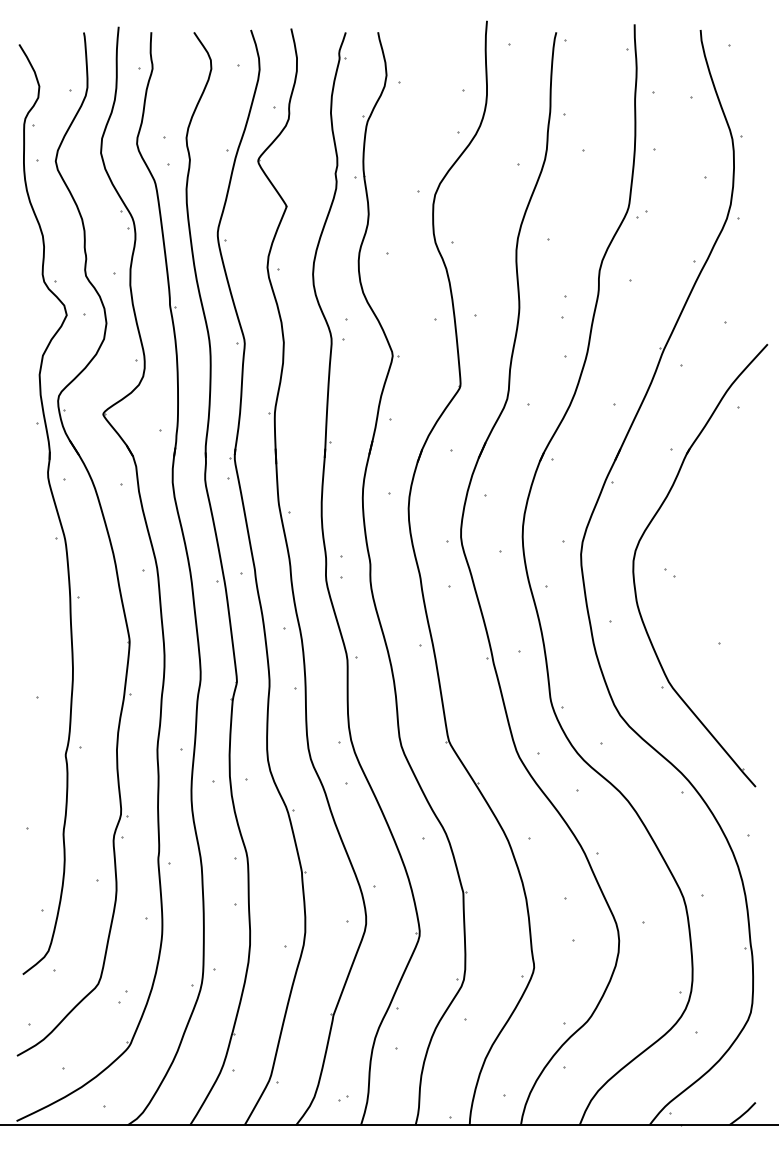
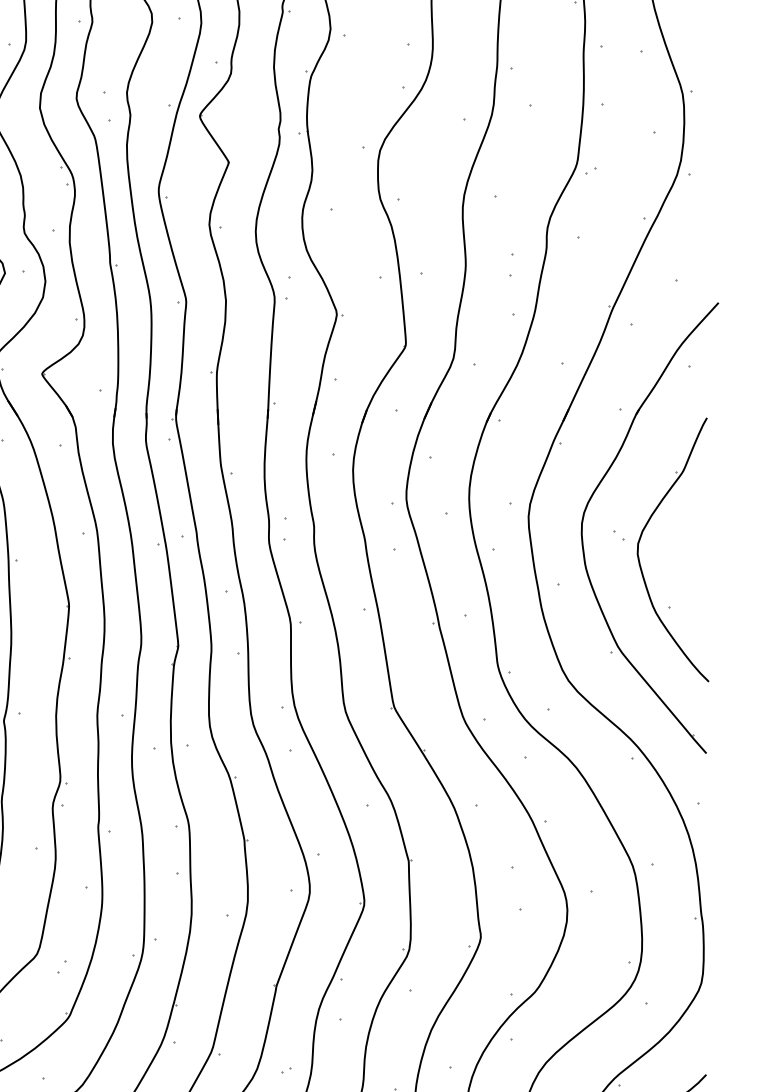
part: (691, 576) -> (641, 539), added

